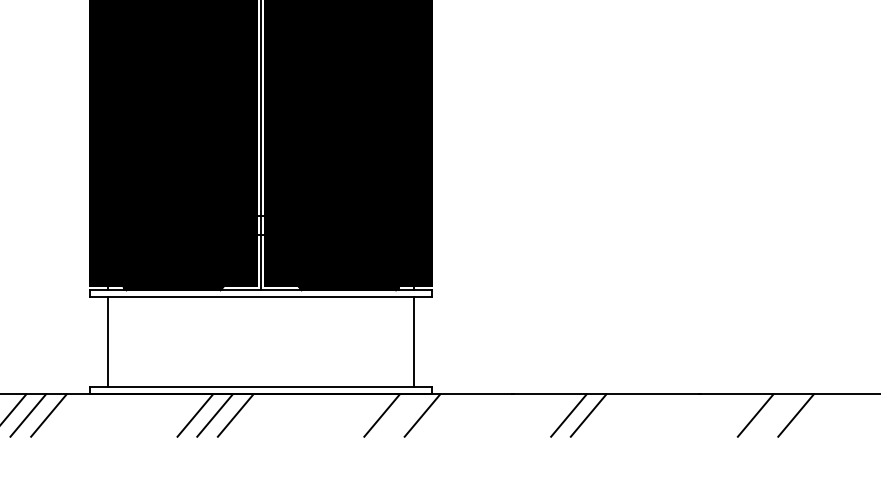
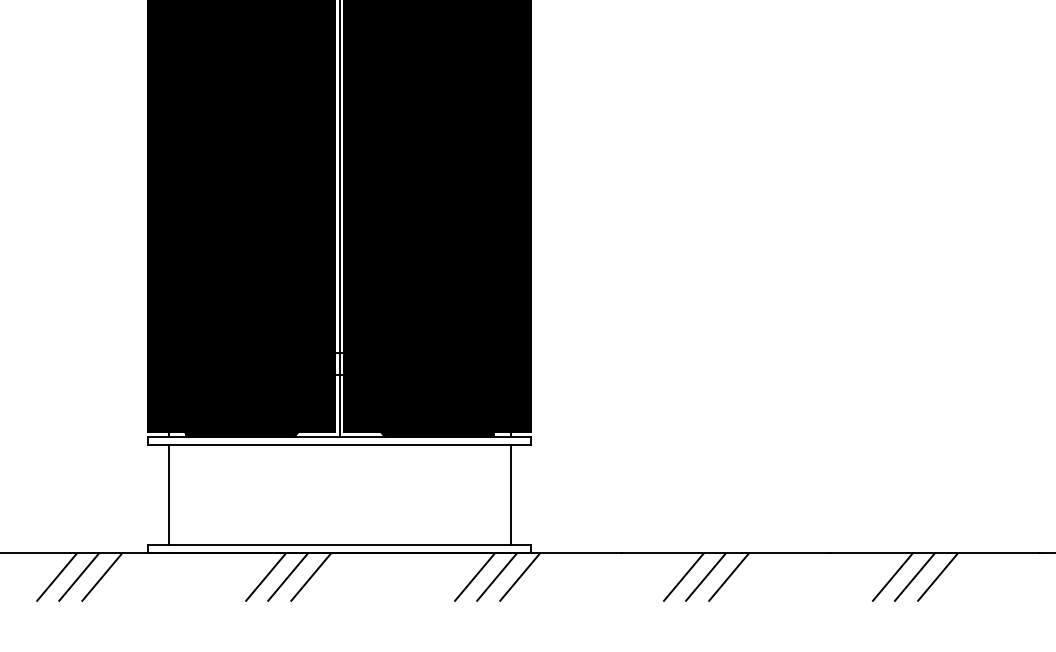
line: (401, 414) -> (496, 576), added
line: (608, 414) -> (728, 576), added
line: (775, 414) -> (914, 576), added

